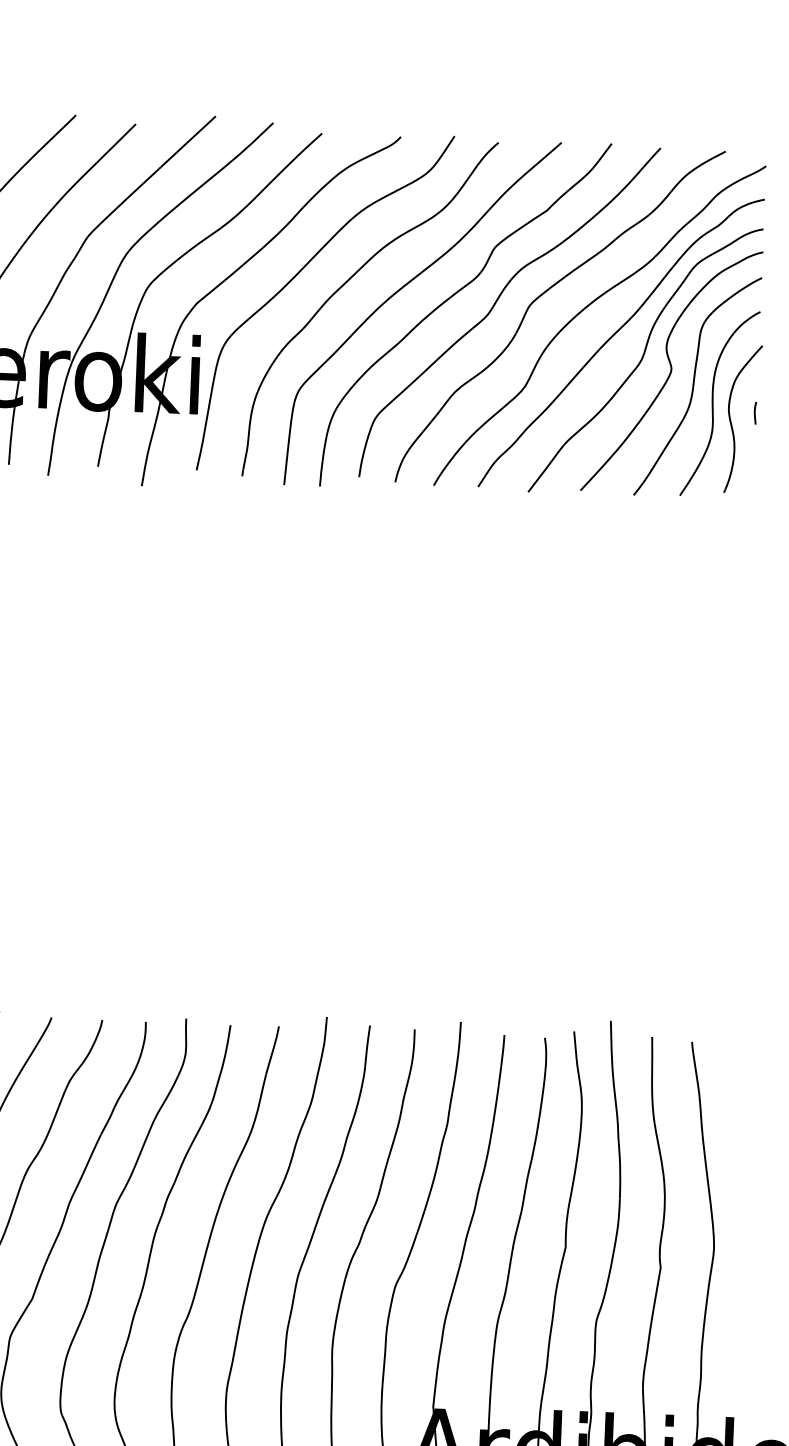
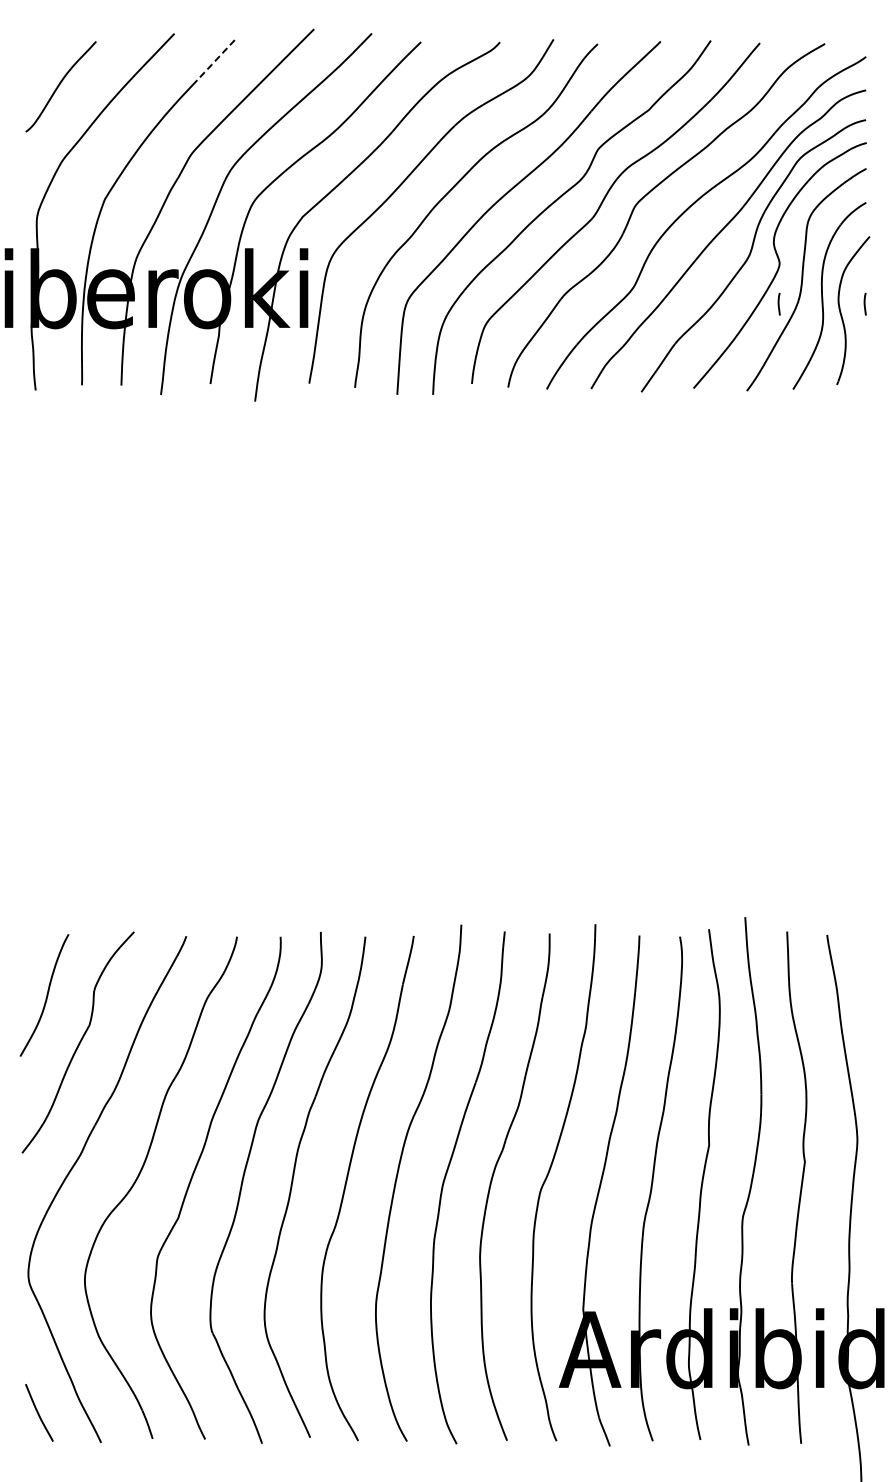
line: (115, 144) -> (215, 61), solid -> dashed
line: (668, 409) -> (778, 303), added

